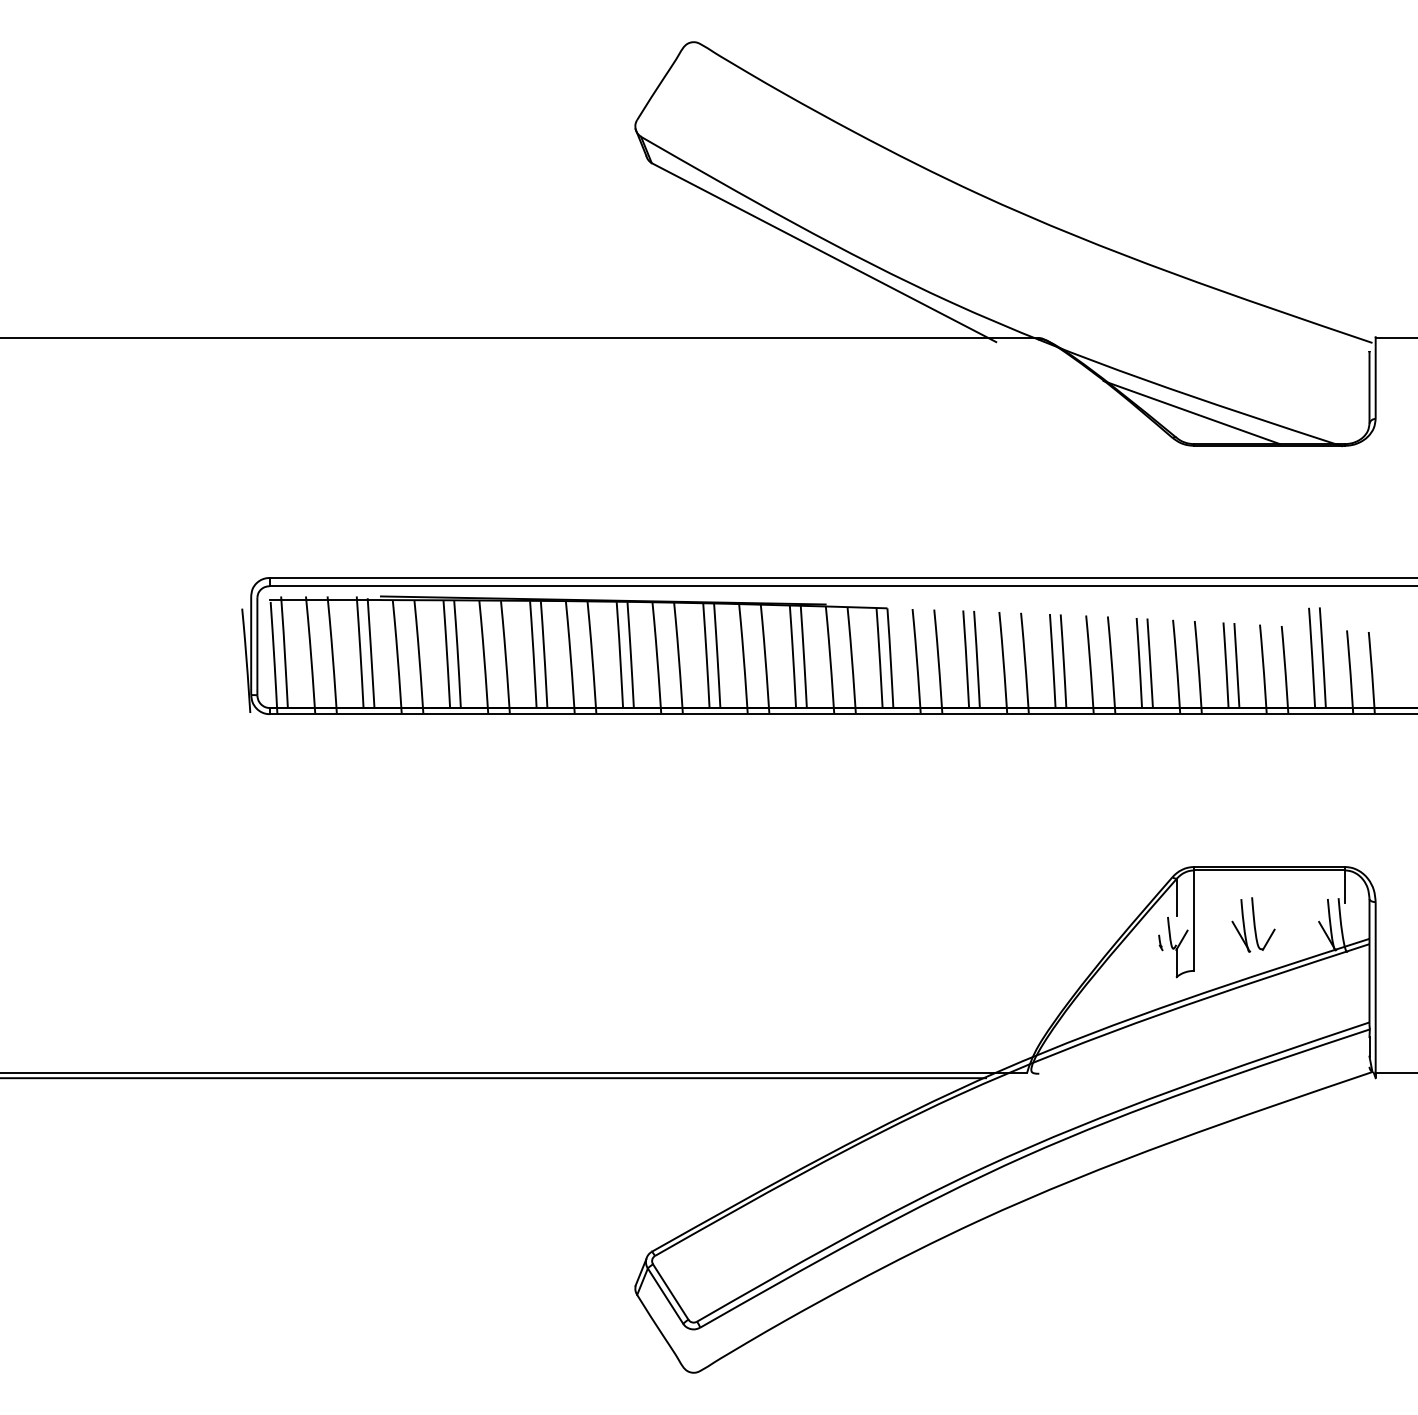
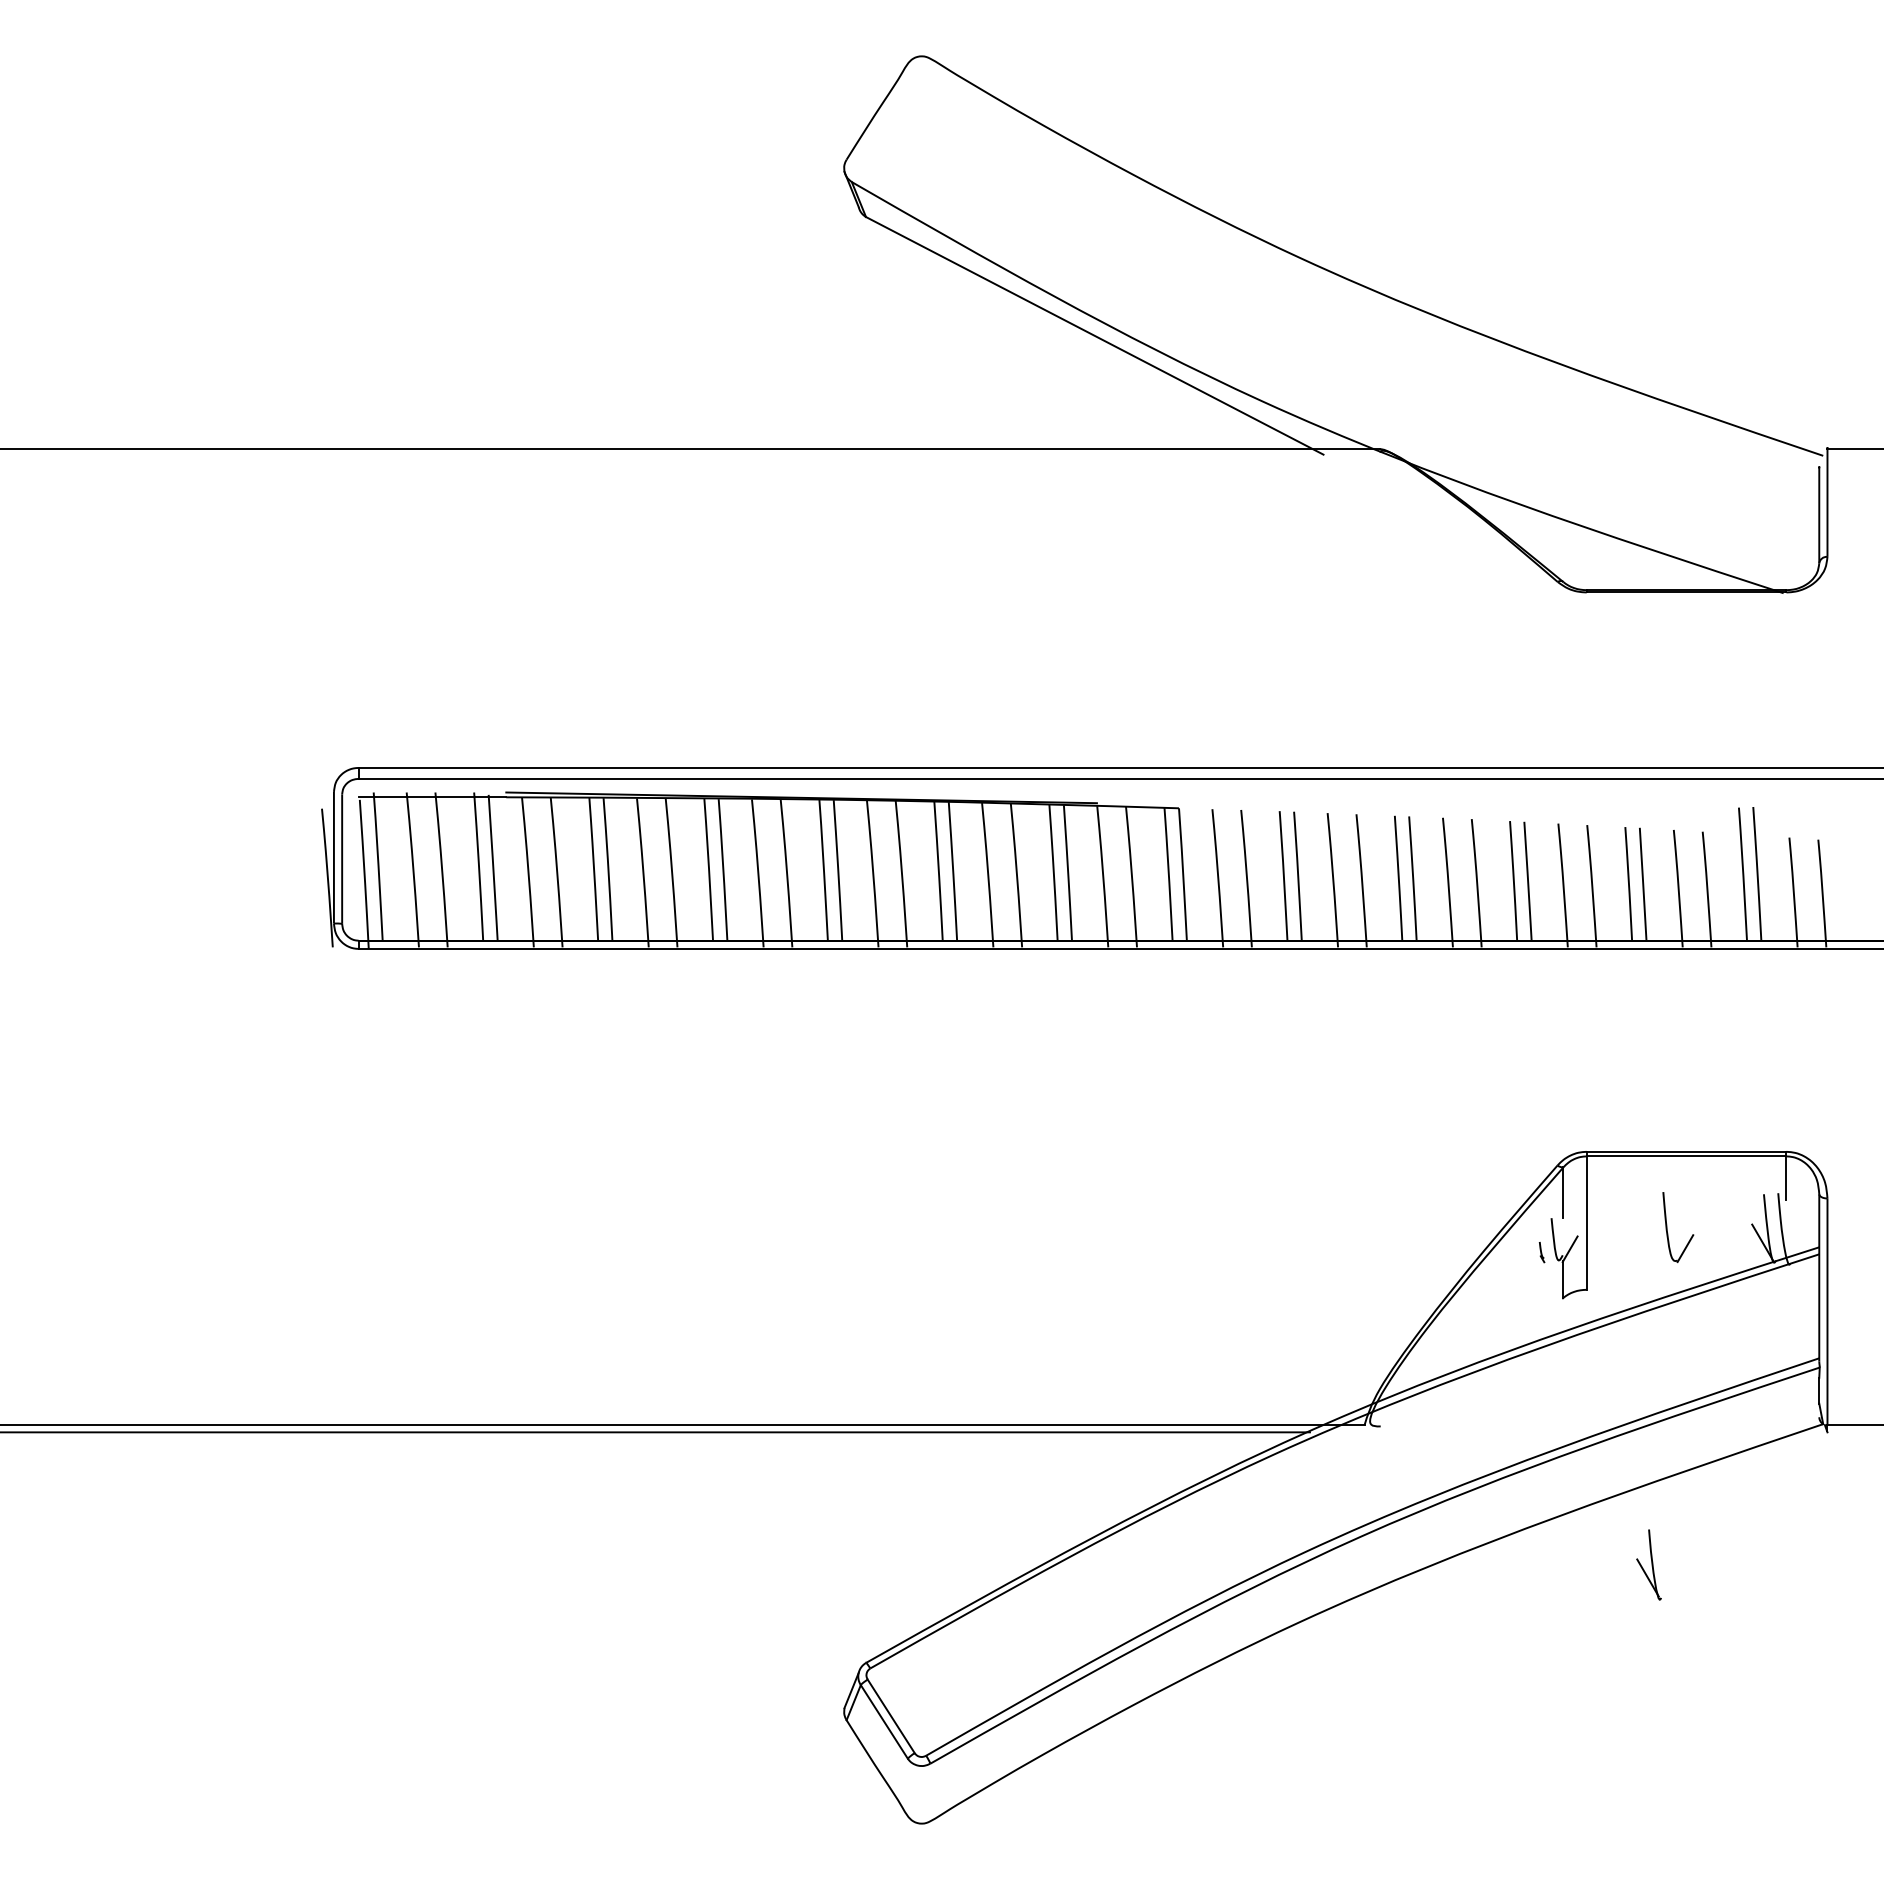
line: (1191, 412) -> (1583, 548), removed
part: (1240, 925) -> (1648, 1564), moved

